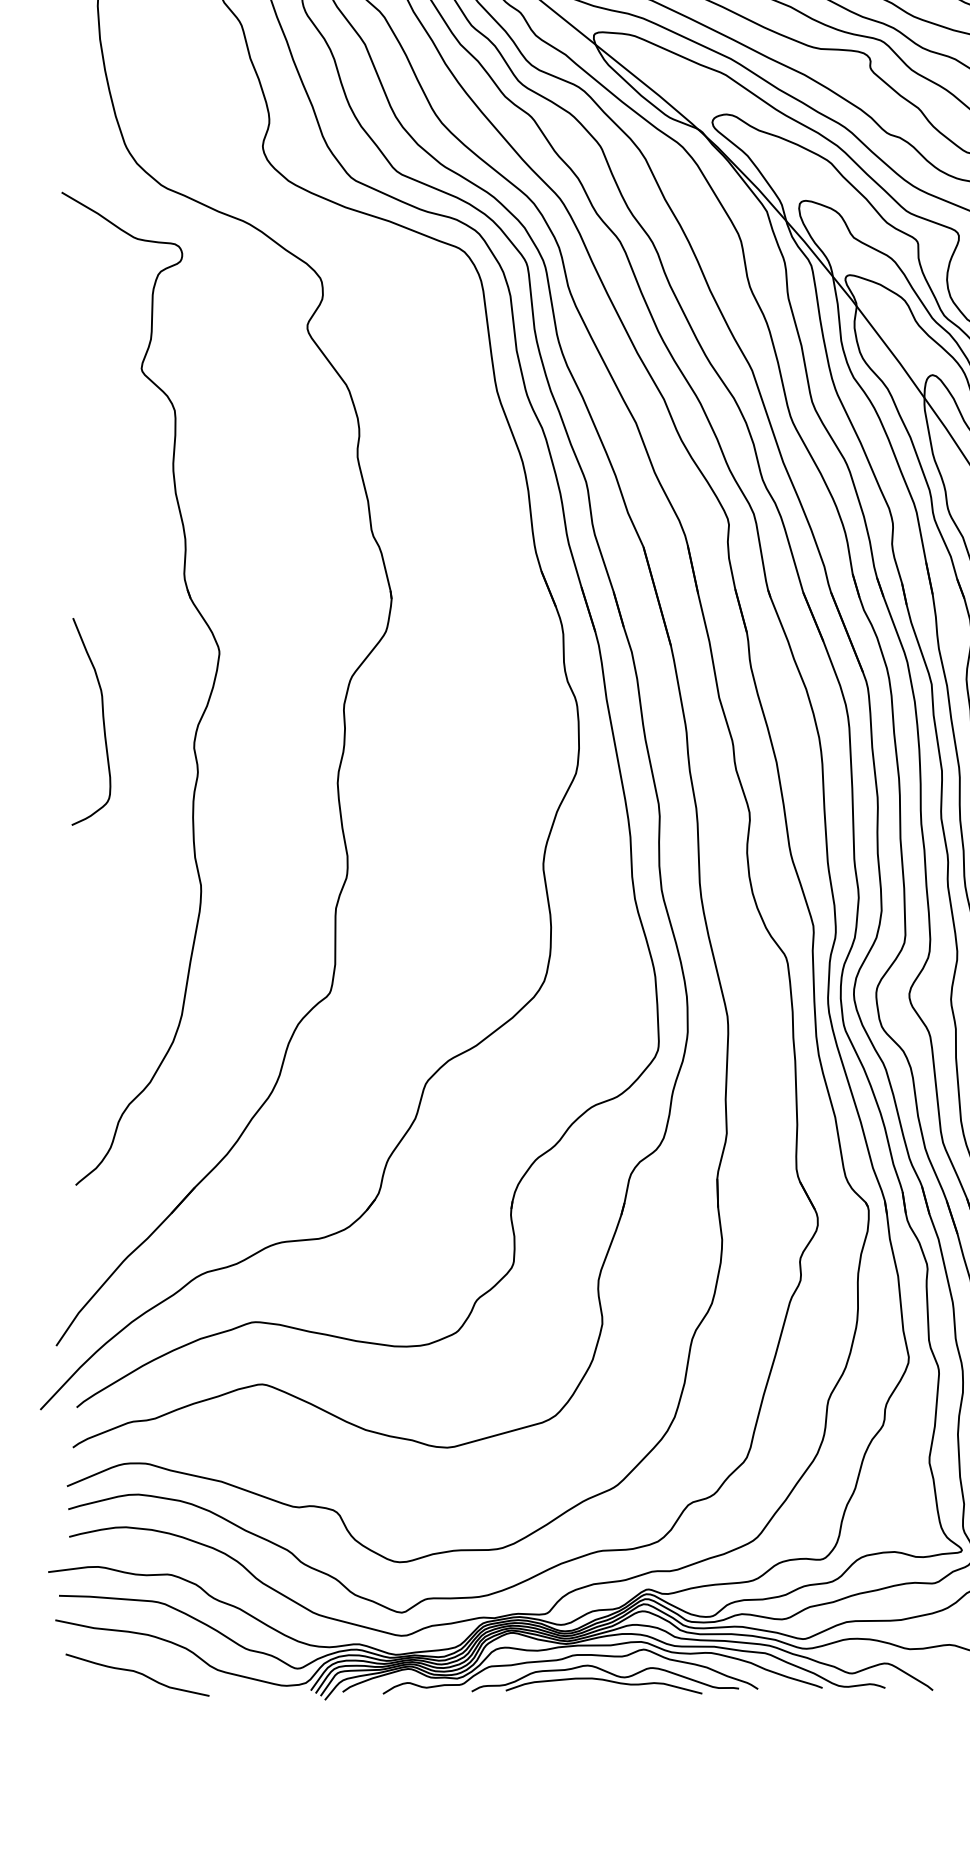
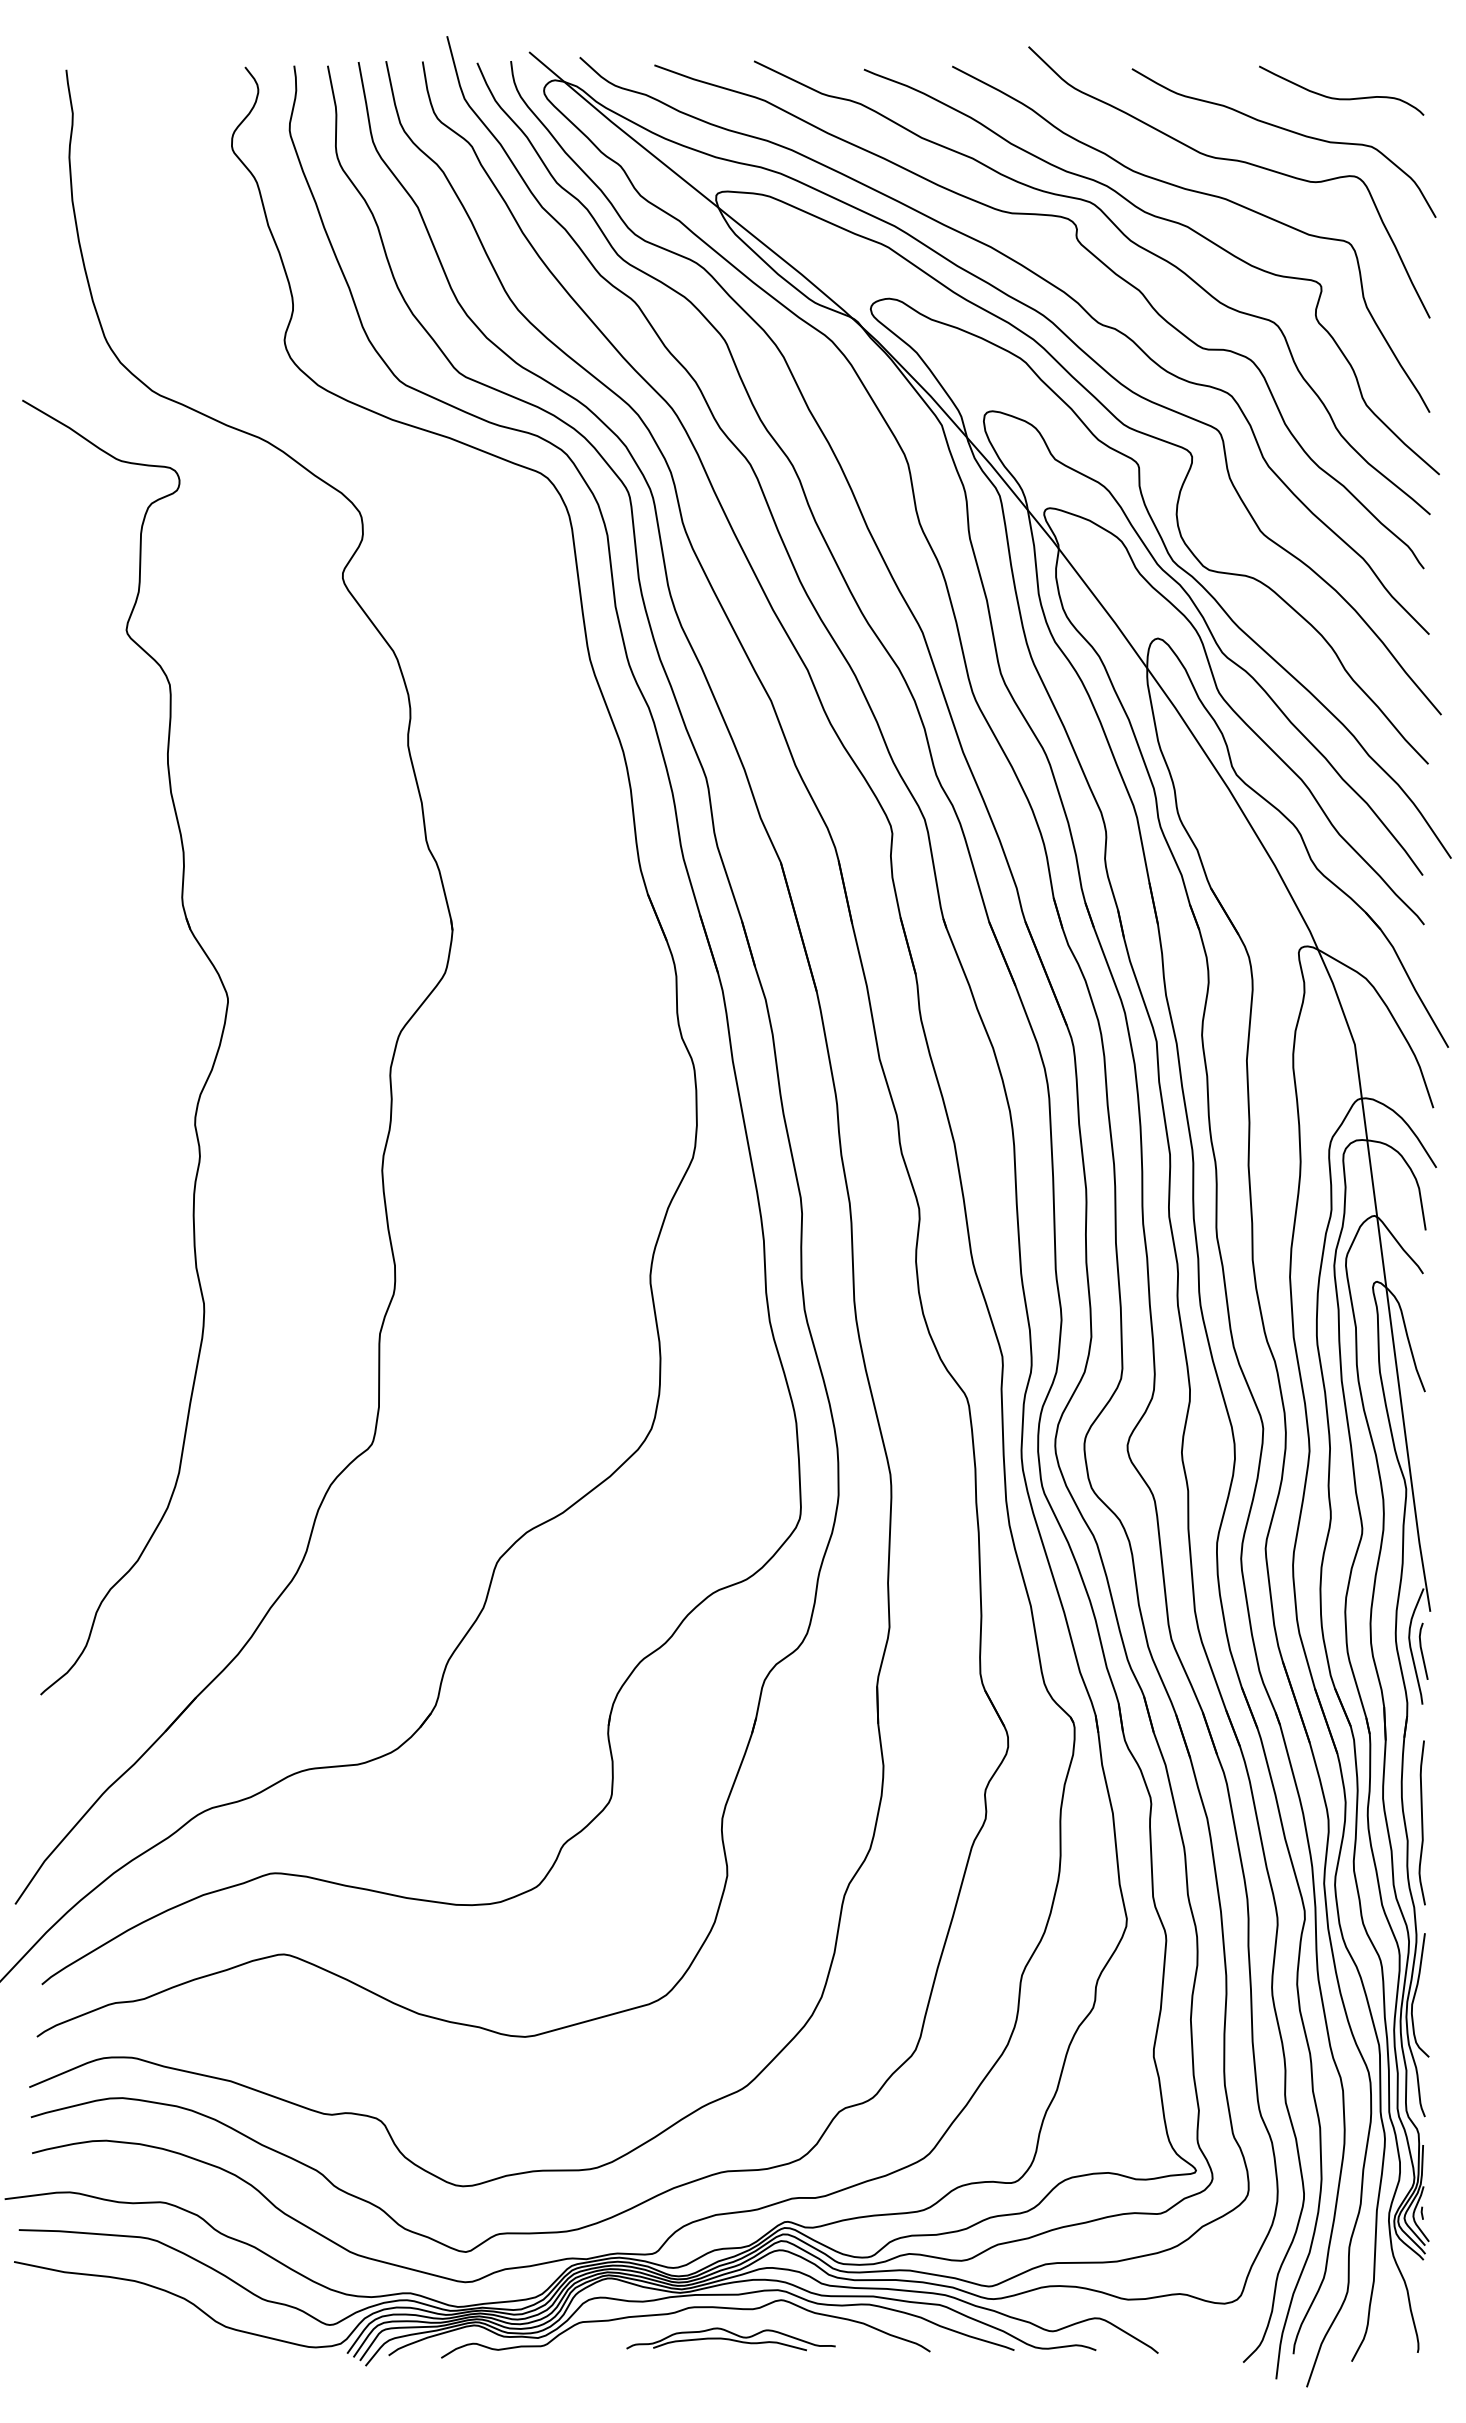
curve: (102, 717) -> (75, 1085), removed
curve: (138, 1673) -> (122, 2331), removed
part: (604, 1679) -> (730, 2339), size x0.6

